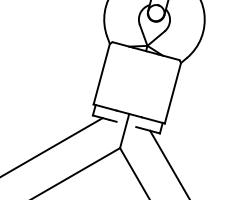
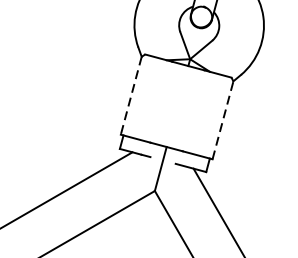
line: (101, 74) -> (130, 96), solid -> dashed
line: (173, 92) -> (223, 119), solid -> dashed

